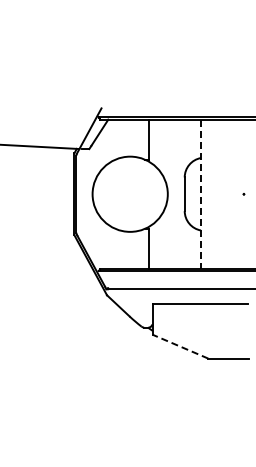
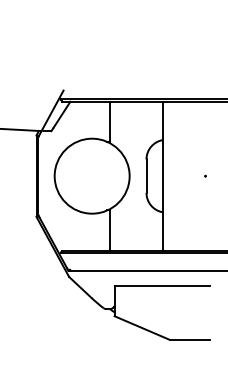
line: (201, 194) -> (163, 176), dashed -> solid
line: (180, 346) -> (142, 327), dashed -> solid

